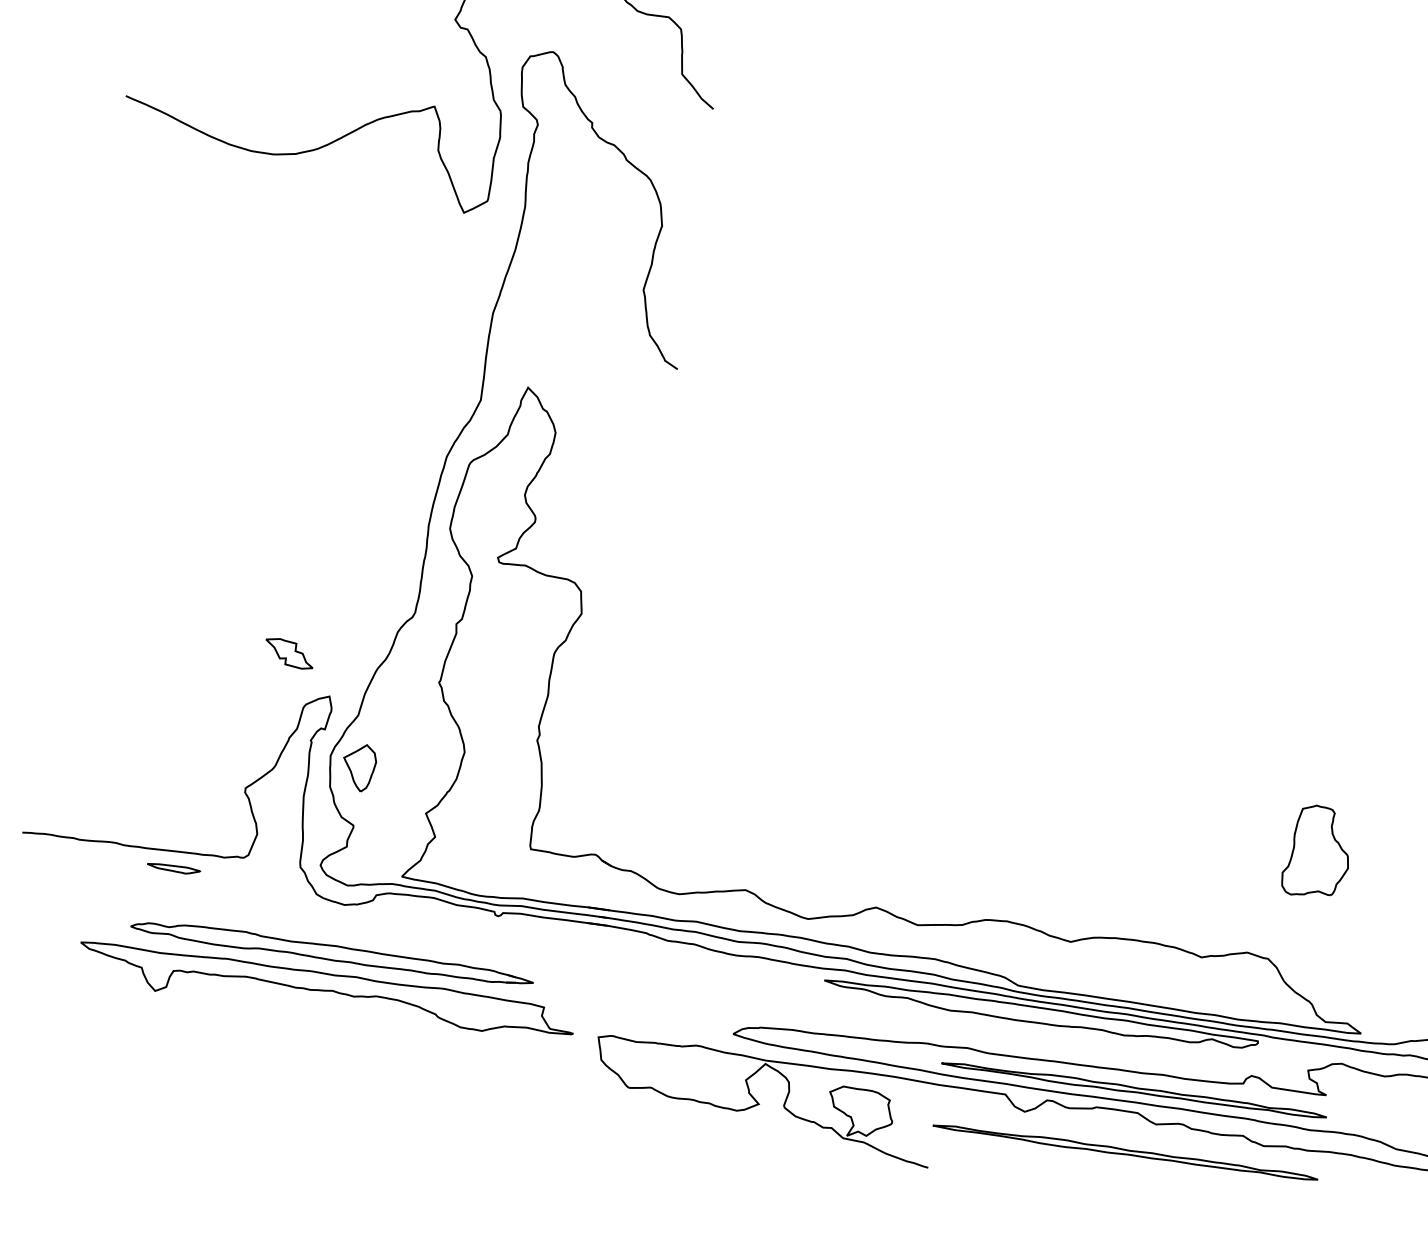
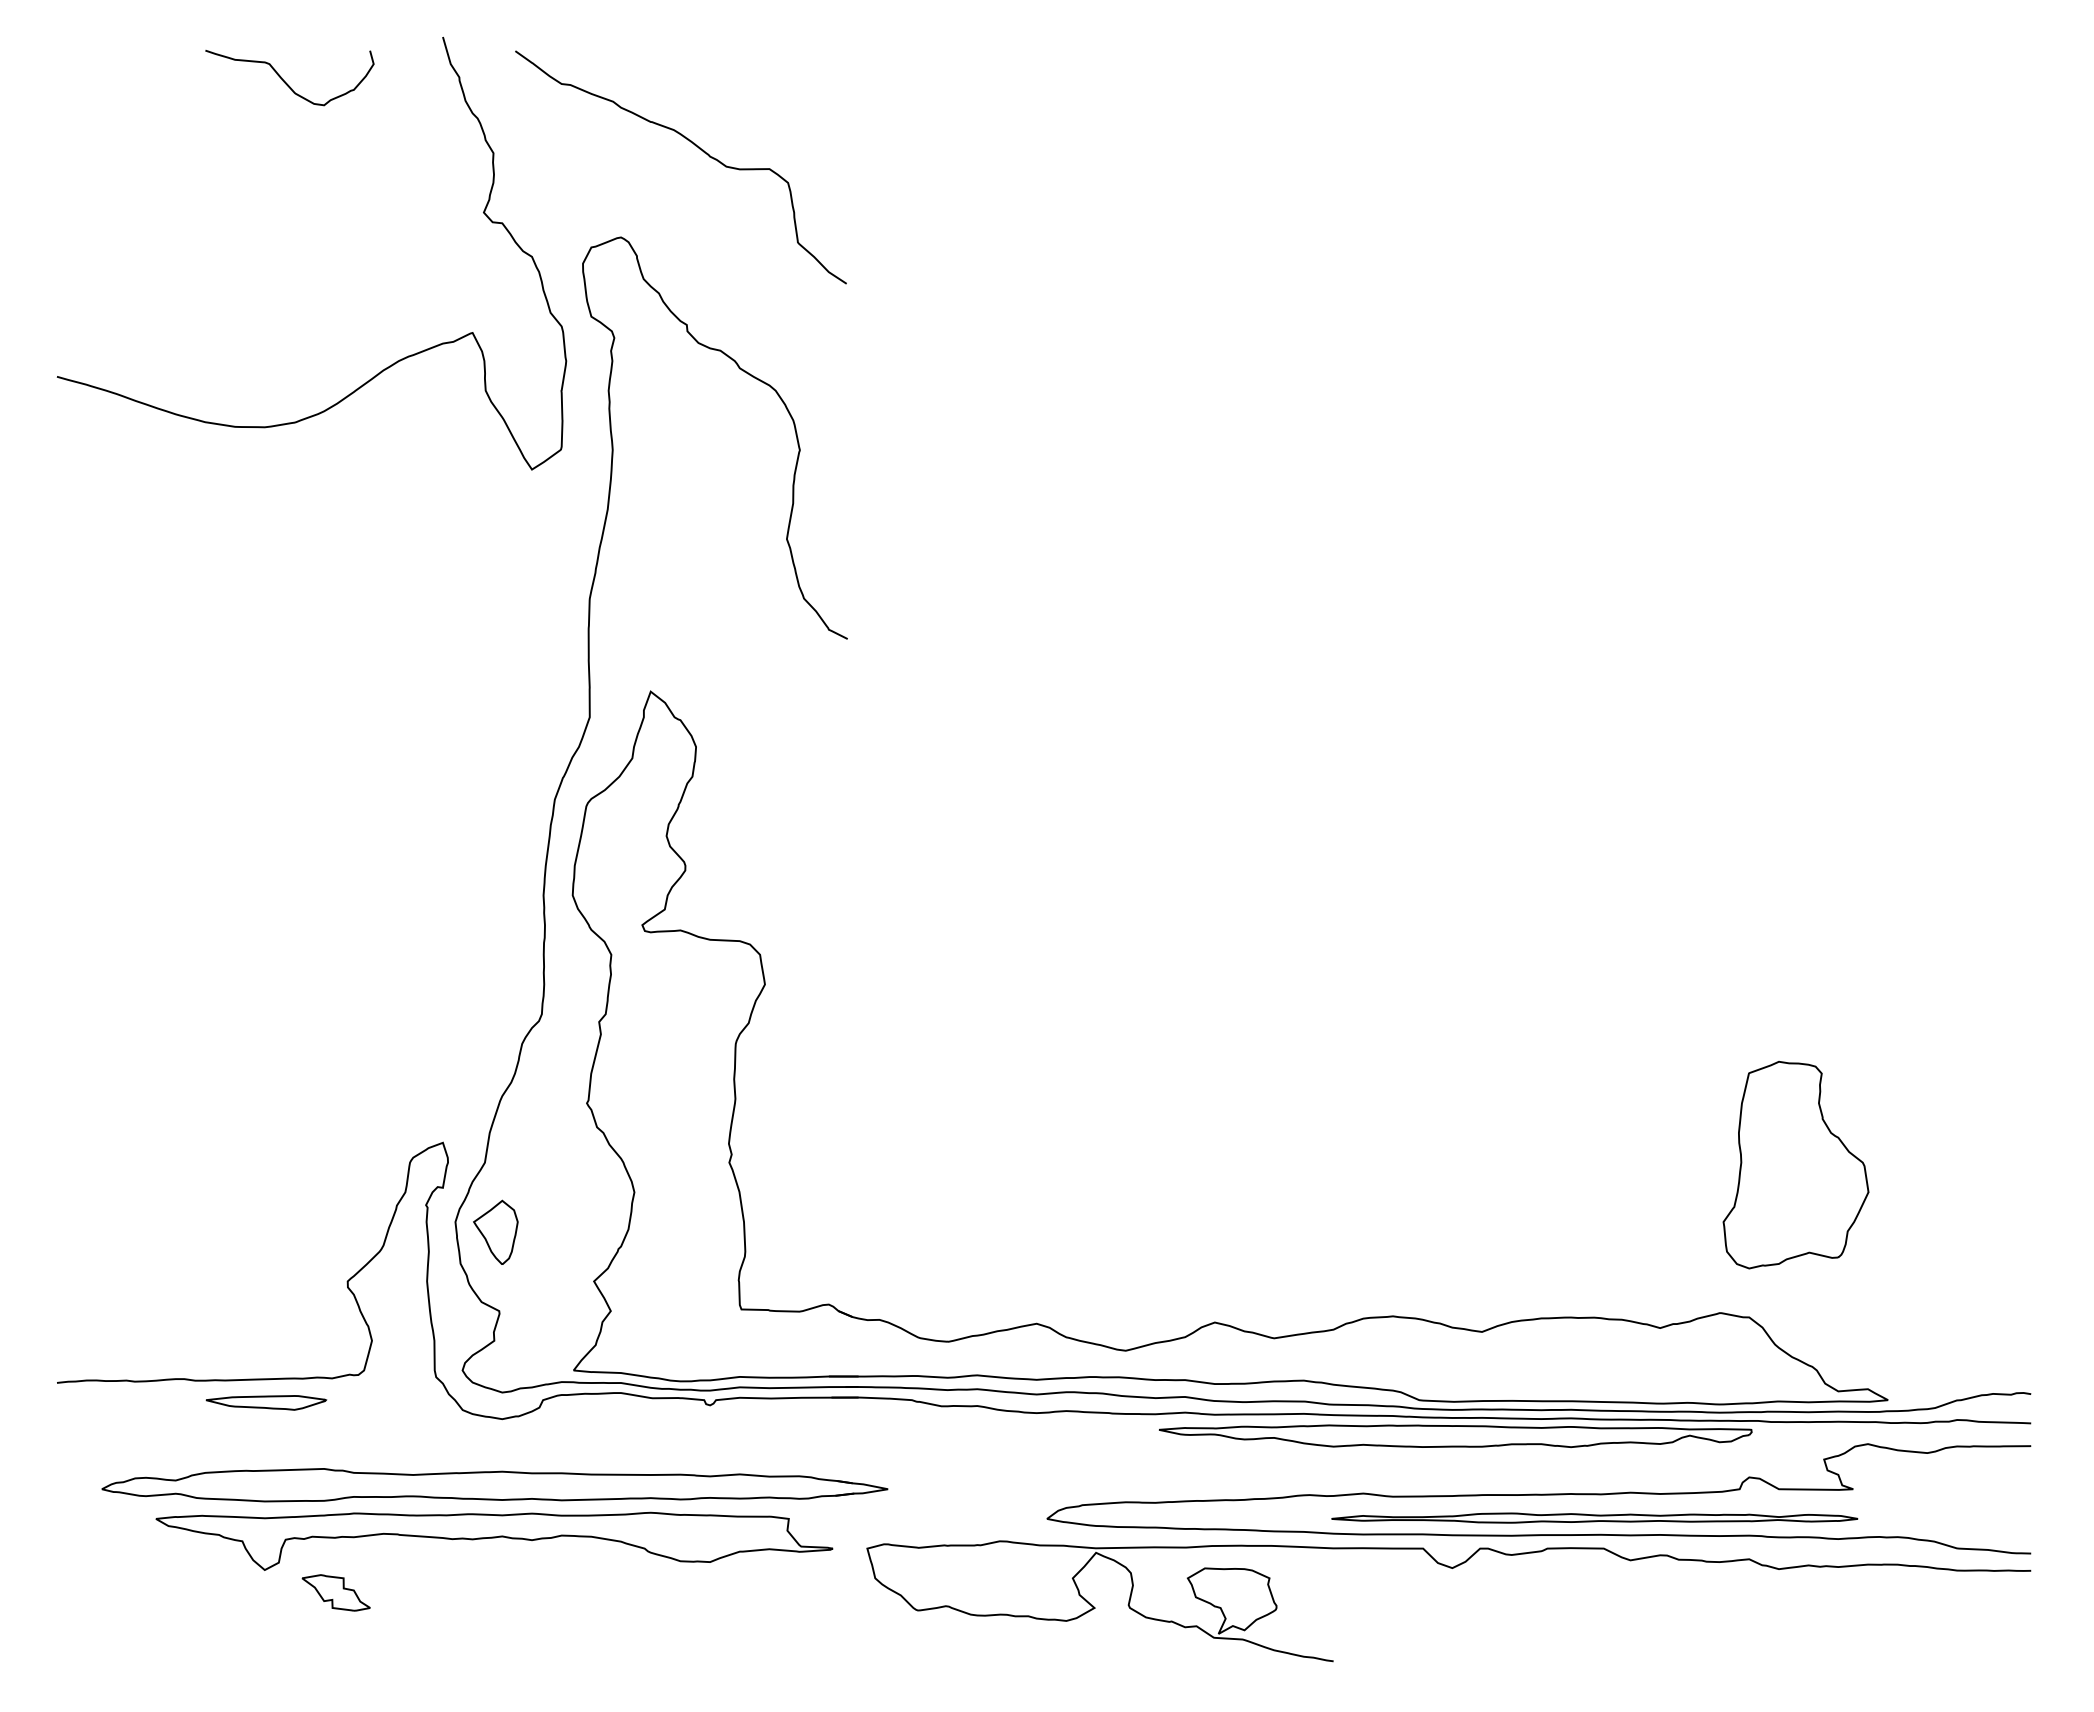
part: (289, 653) -> (335, 1592), moved
part: (1317, 851) -> (1795, 1164), size x1.67
part: (173, 868) -> (266, 1402), size x1.67
part: (332, 952) -> (494, 1485), size x1.43
part: (1125, 1151) -> (1594, 1602), removed

